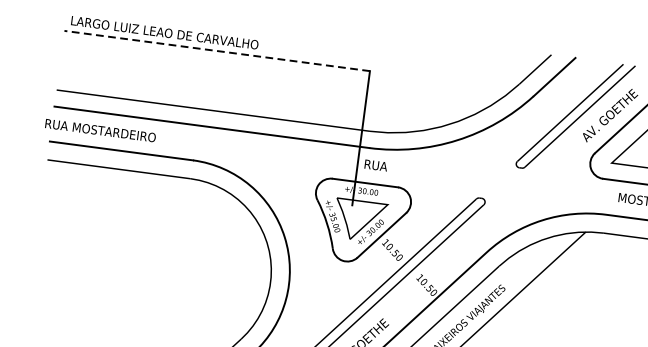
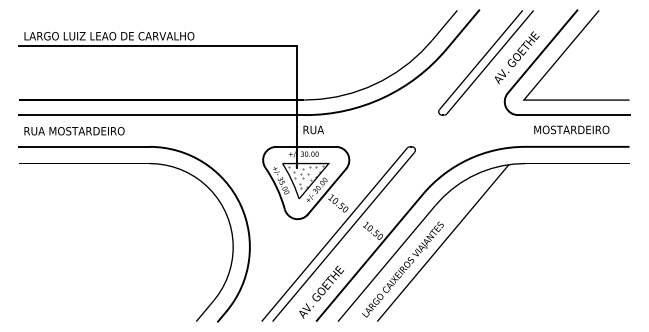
line: (217, 51) -> (158, 46), dashed -> solid
text: (100, 131) -> (74, 131), moved
hatch: (360, 215) -> (305, 176), added

